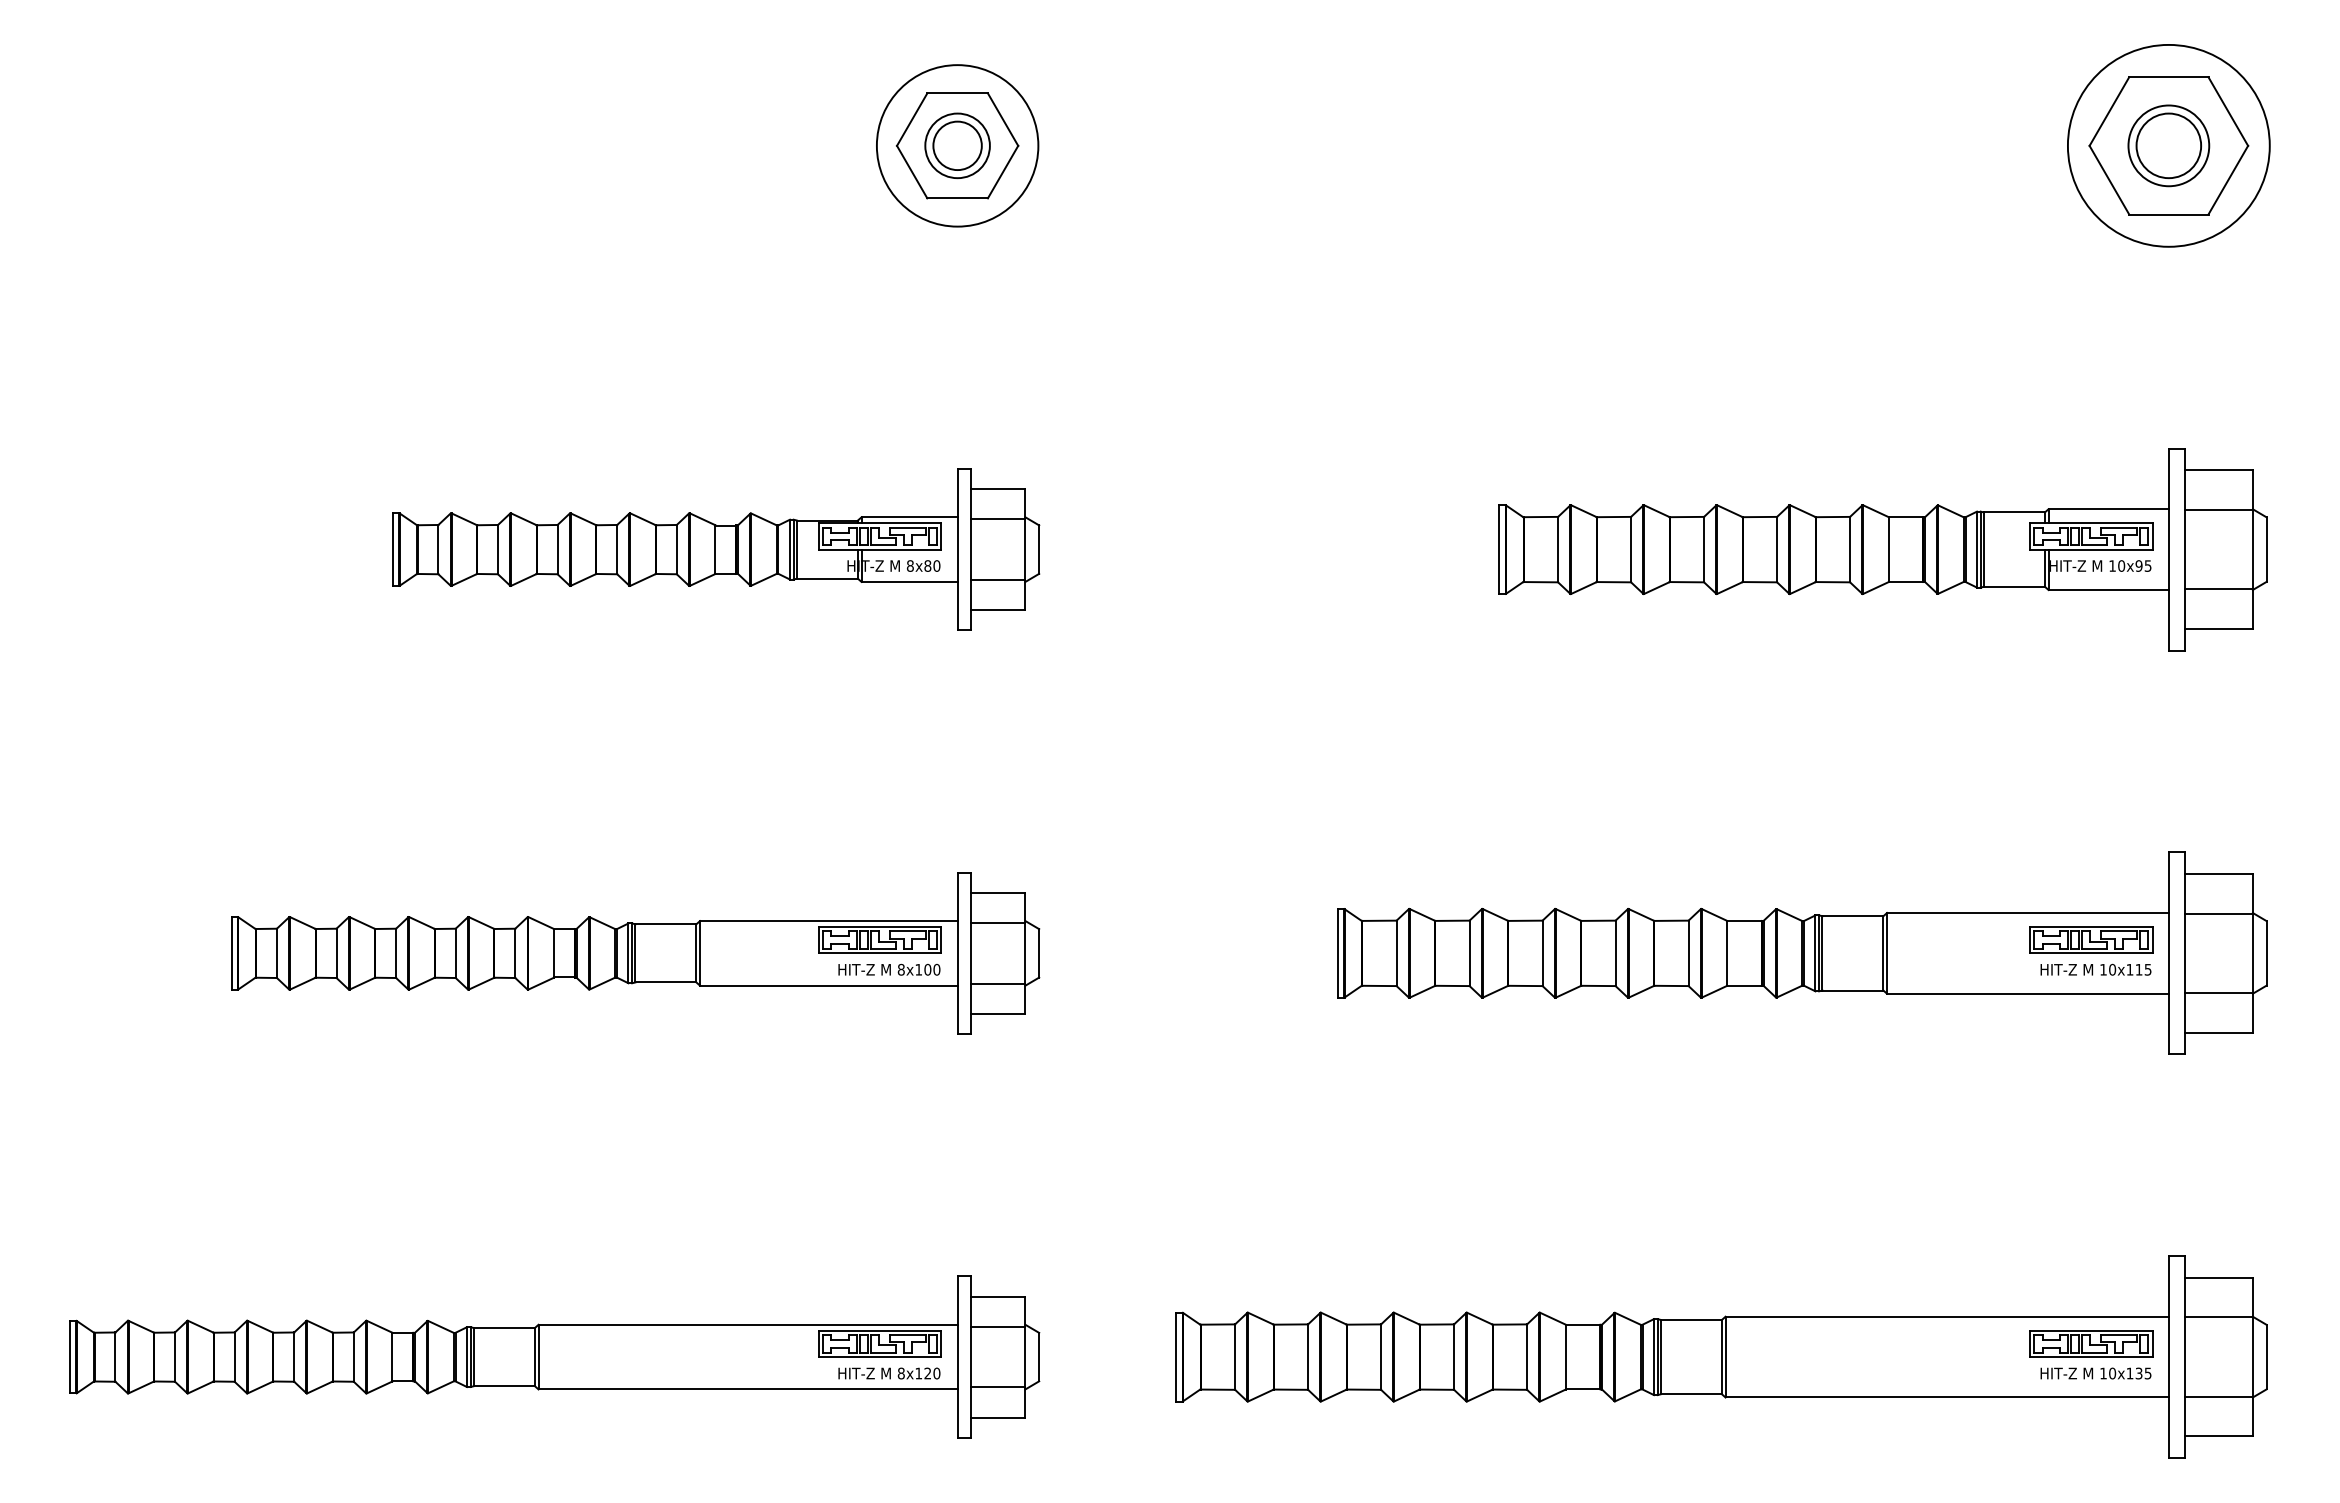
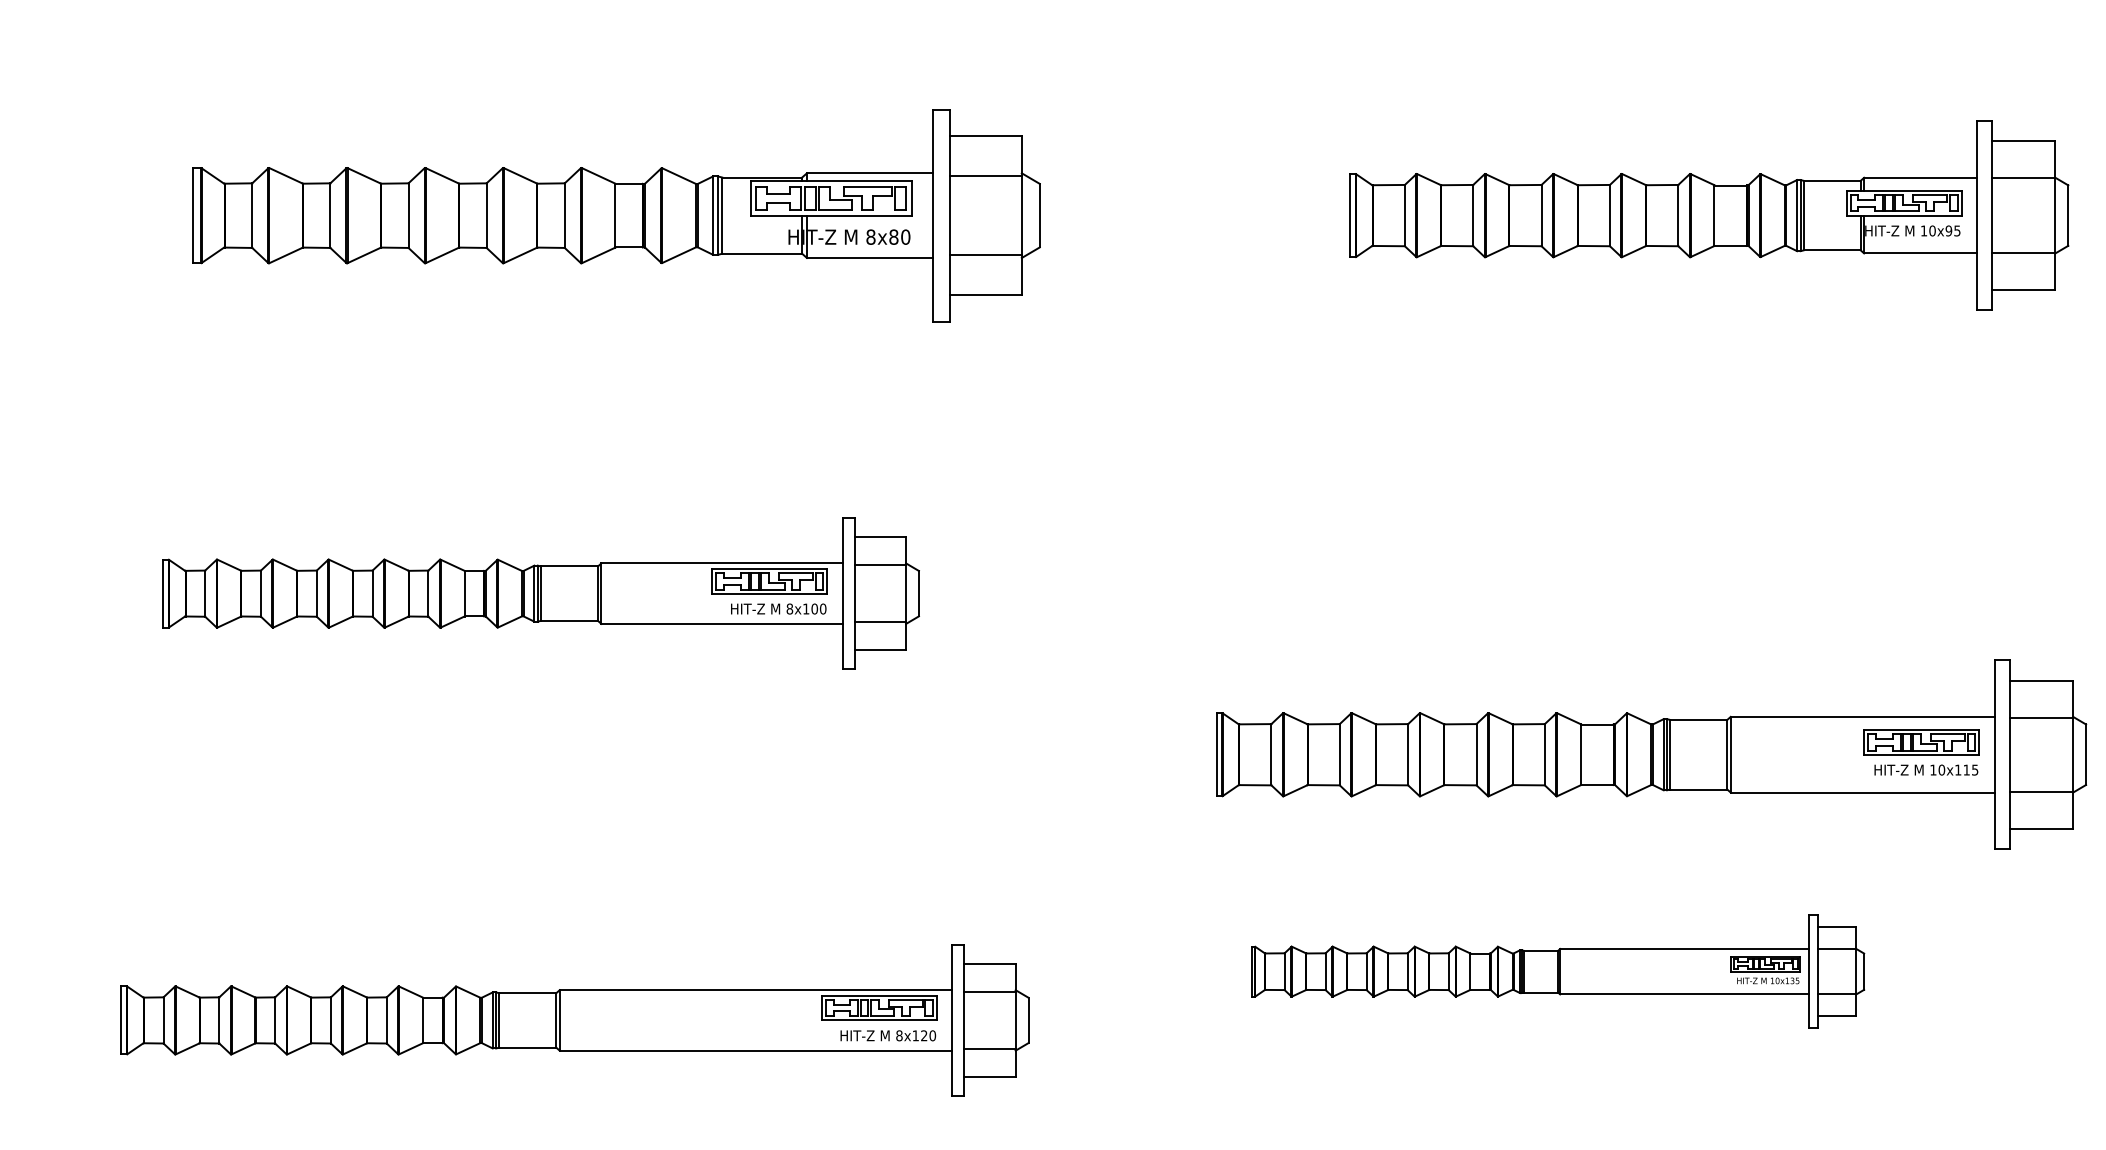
part: (716, 549) -> (616, 215), size x1.4
part: (1802, 952) -> (1651, 753), moved
part: (554, 1356) -> (574, 1019), moved
part: (1721, 1356) -> (1557, 971), size x0.6

